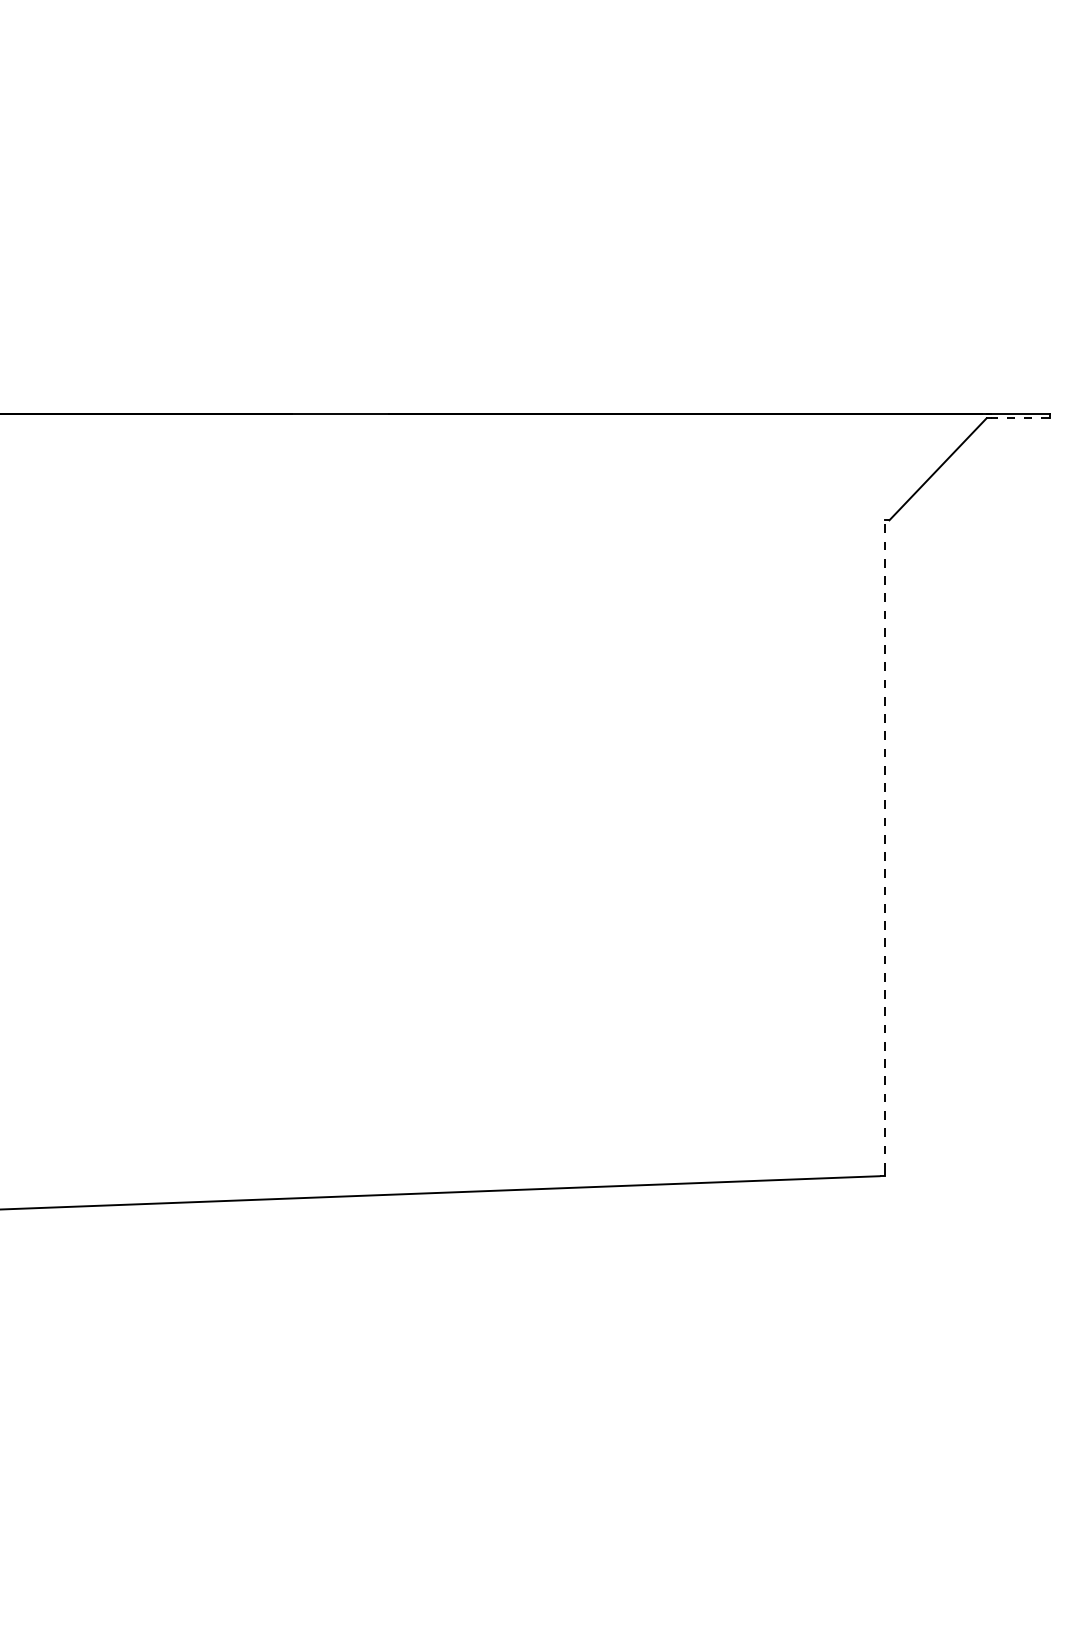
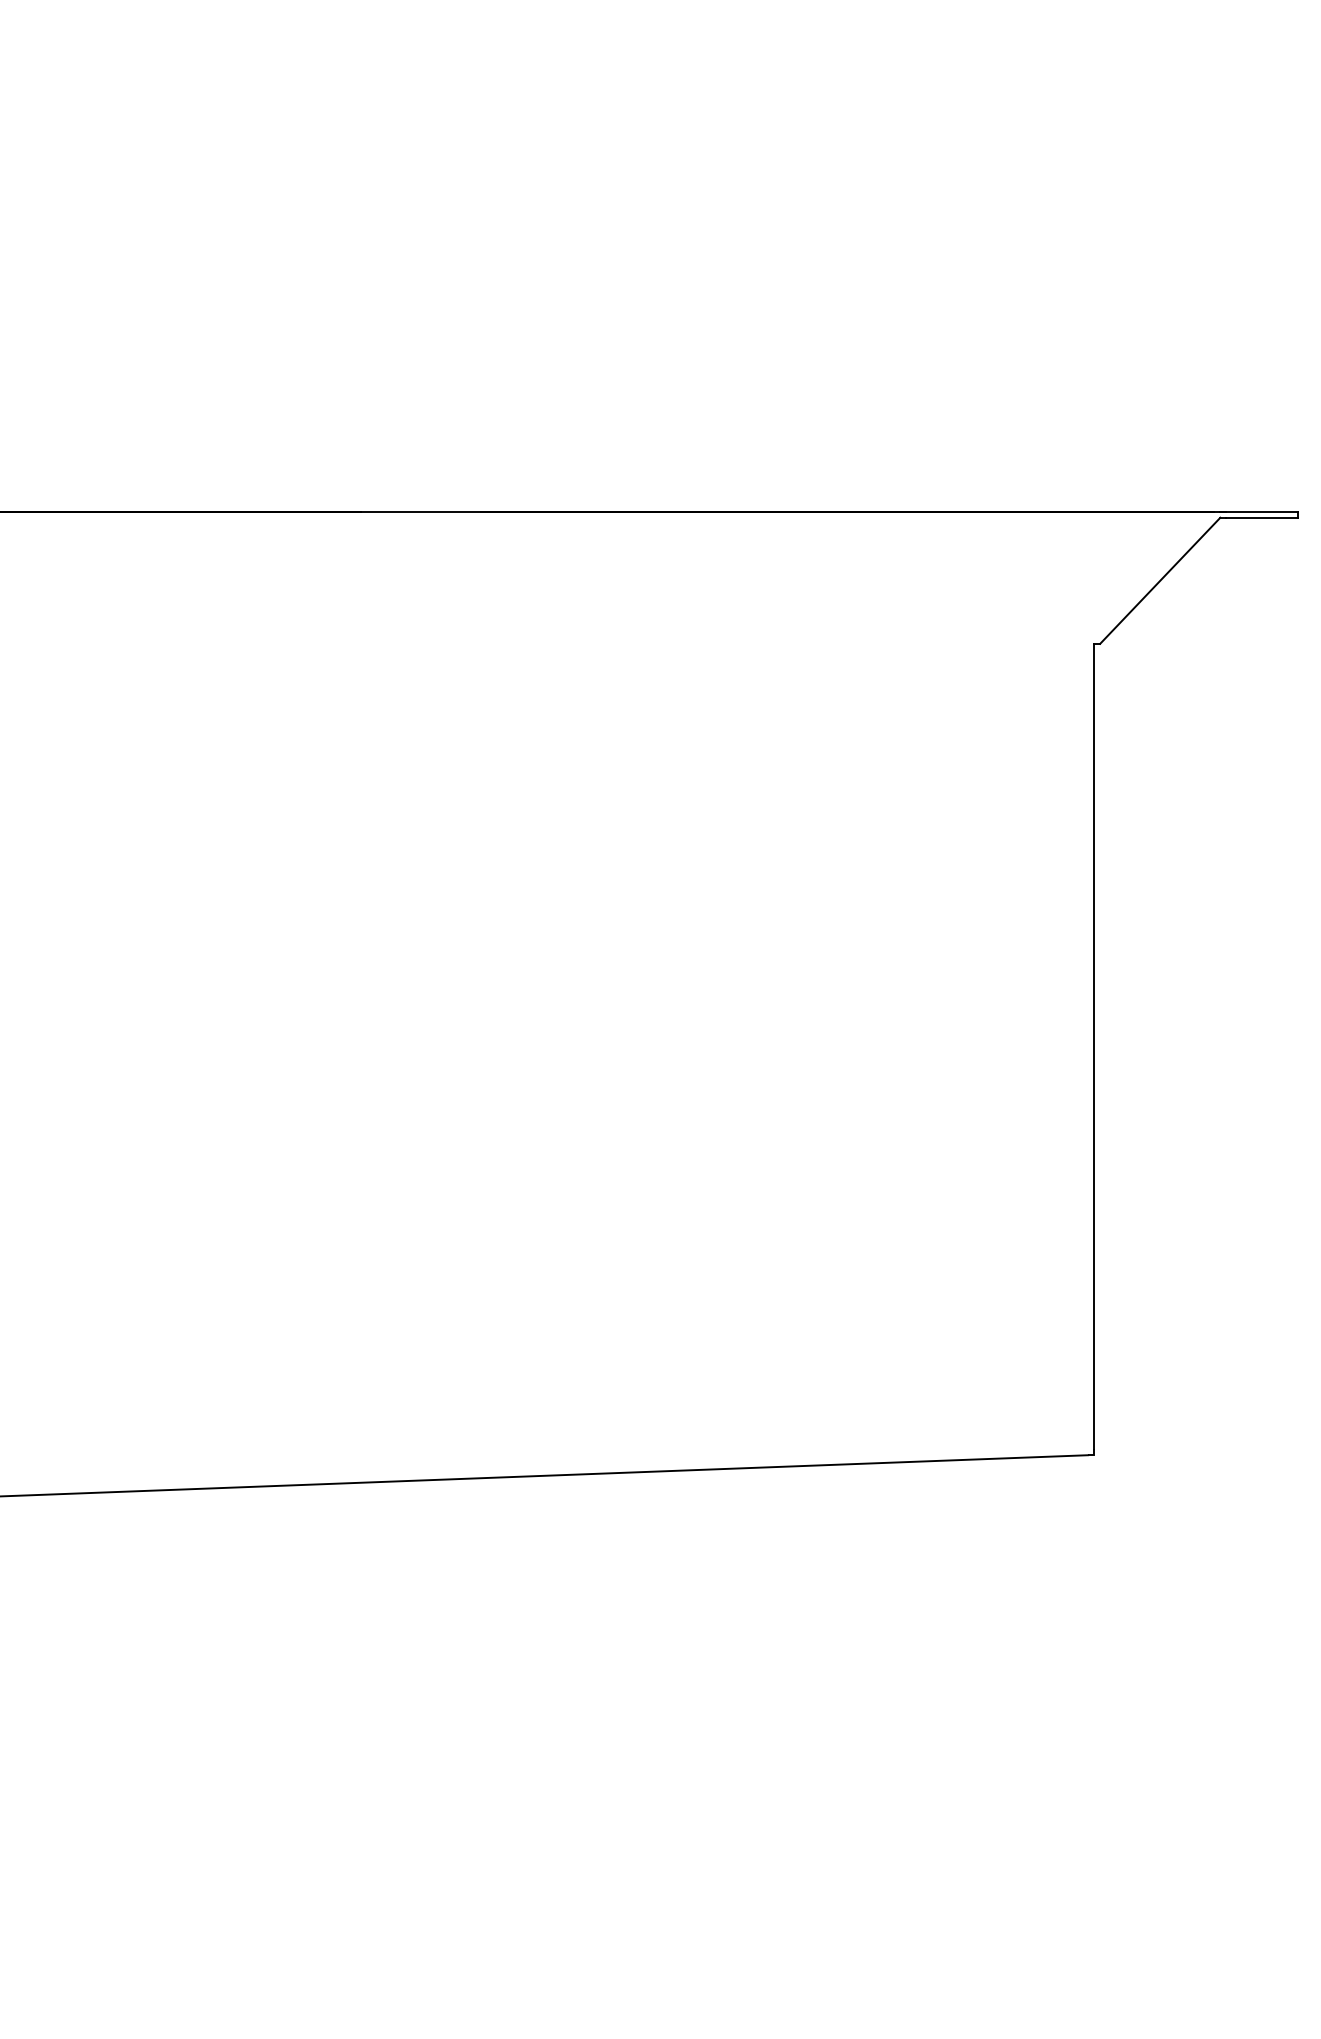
line: (1020, 418) -> (1262, 517), dashed -> solid
line: (884, 845) -> (1094, 1046), dashed -> solid

